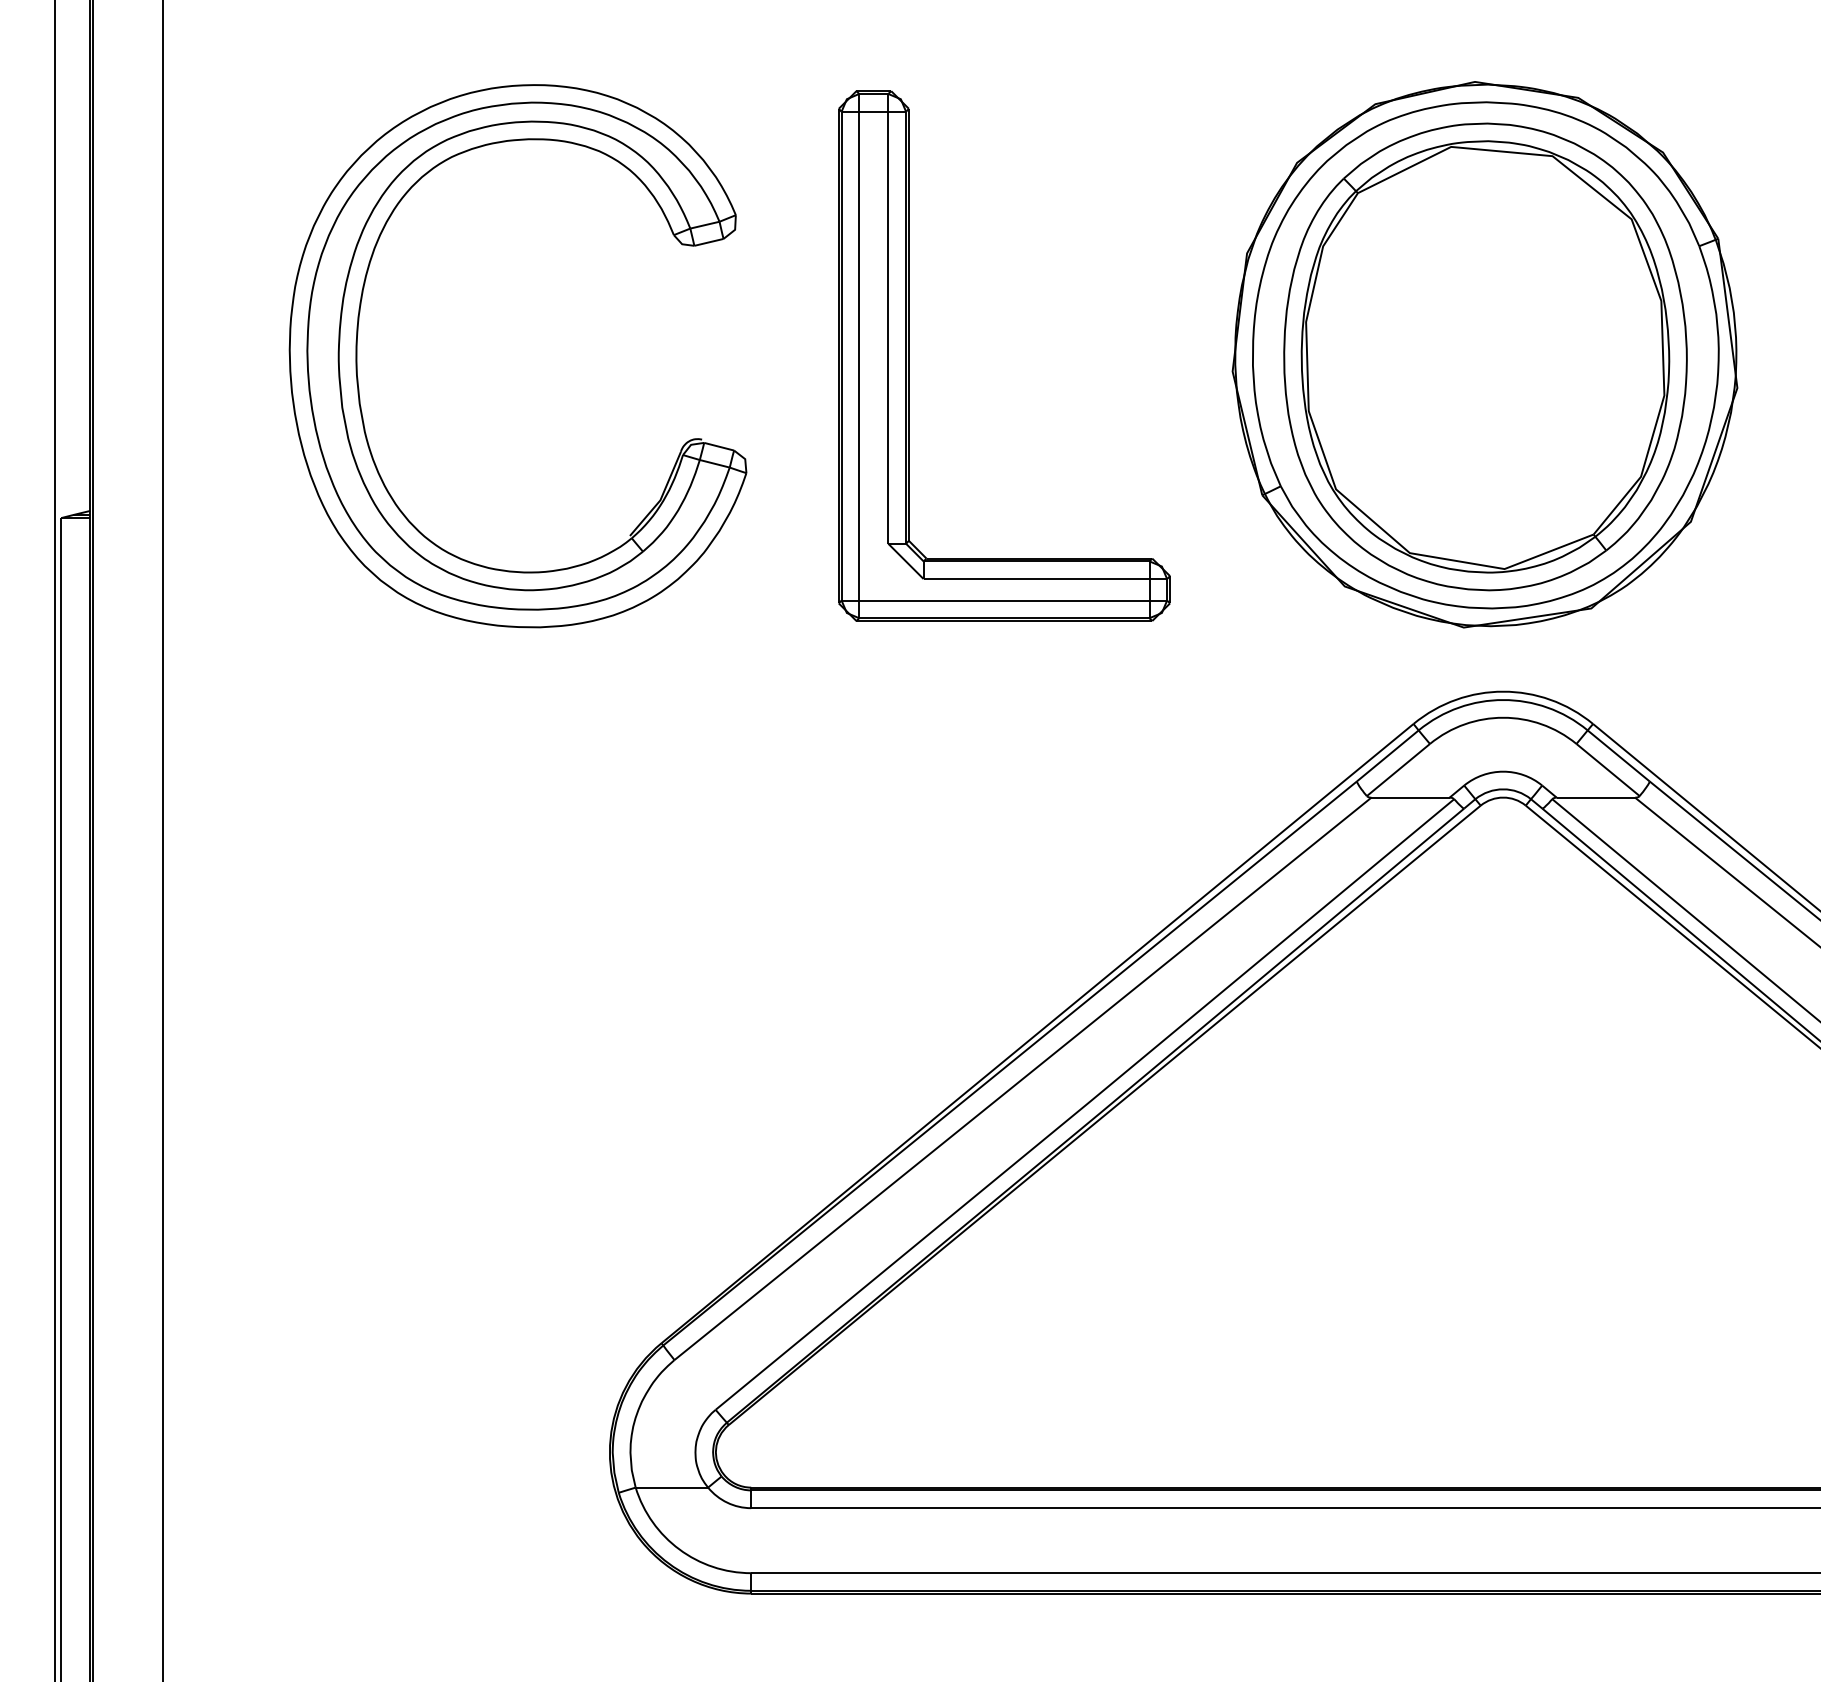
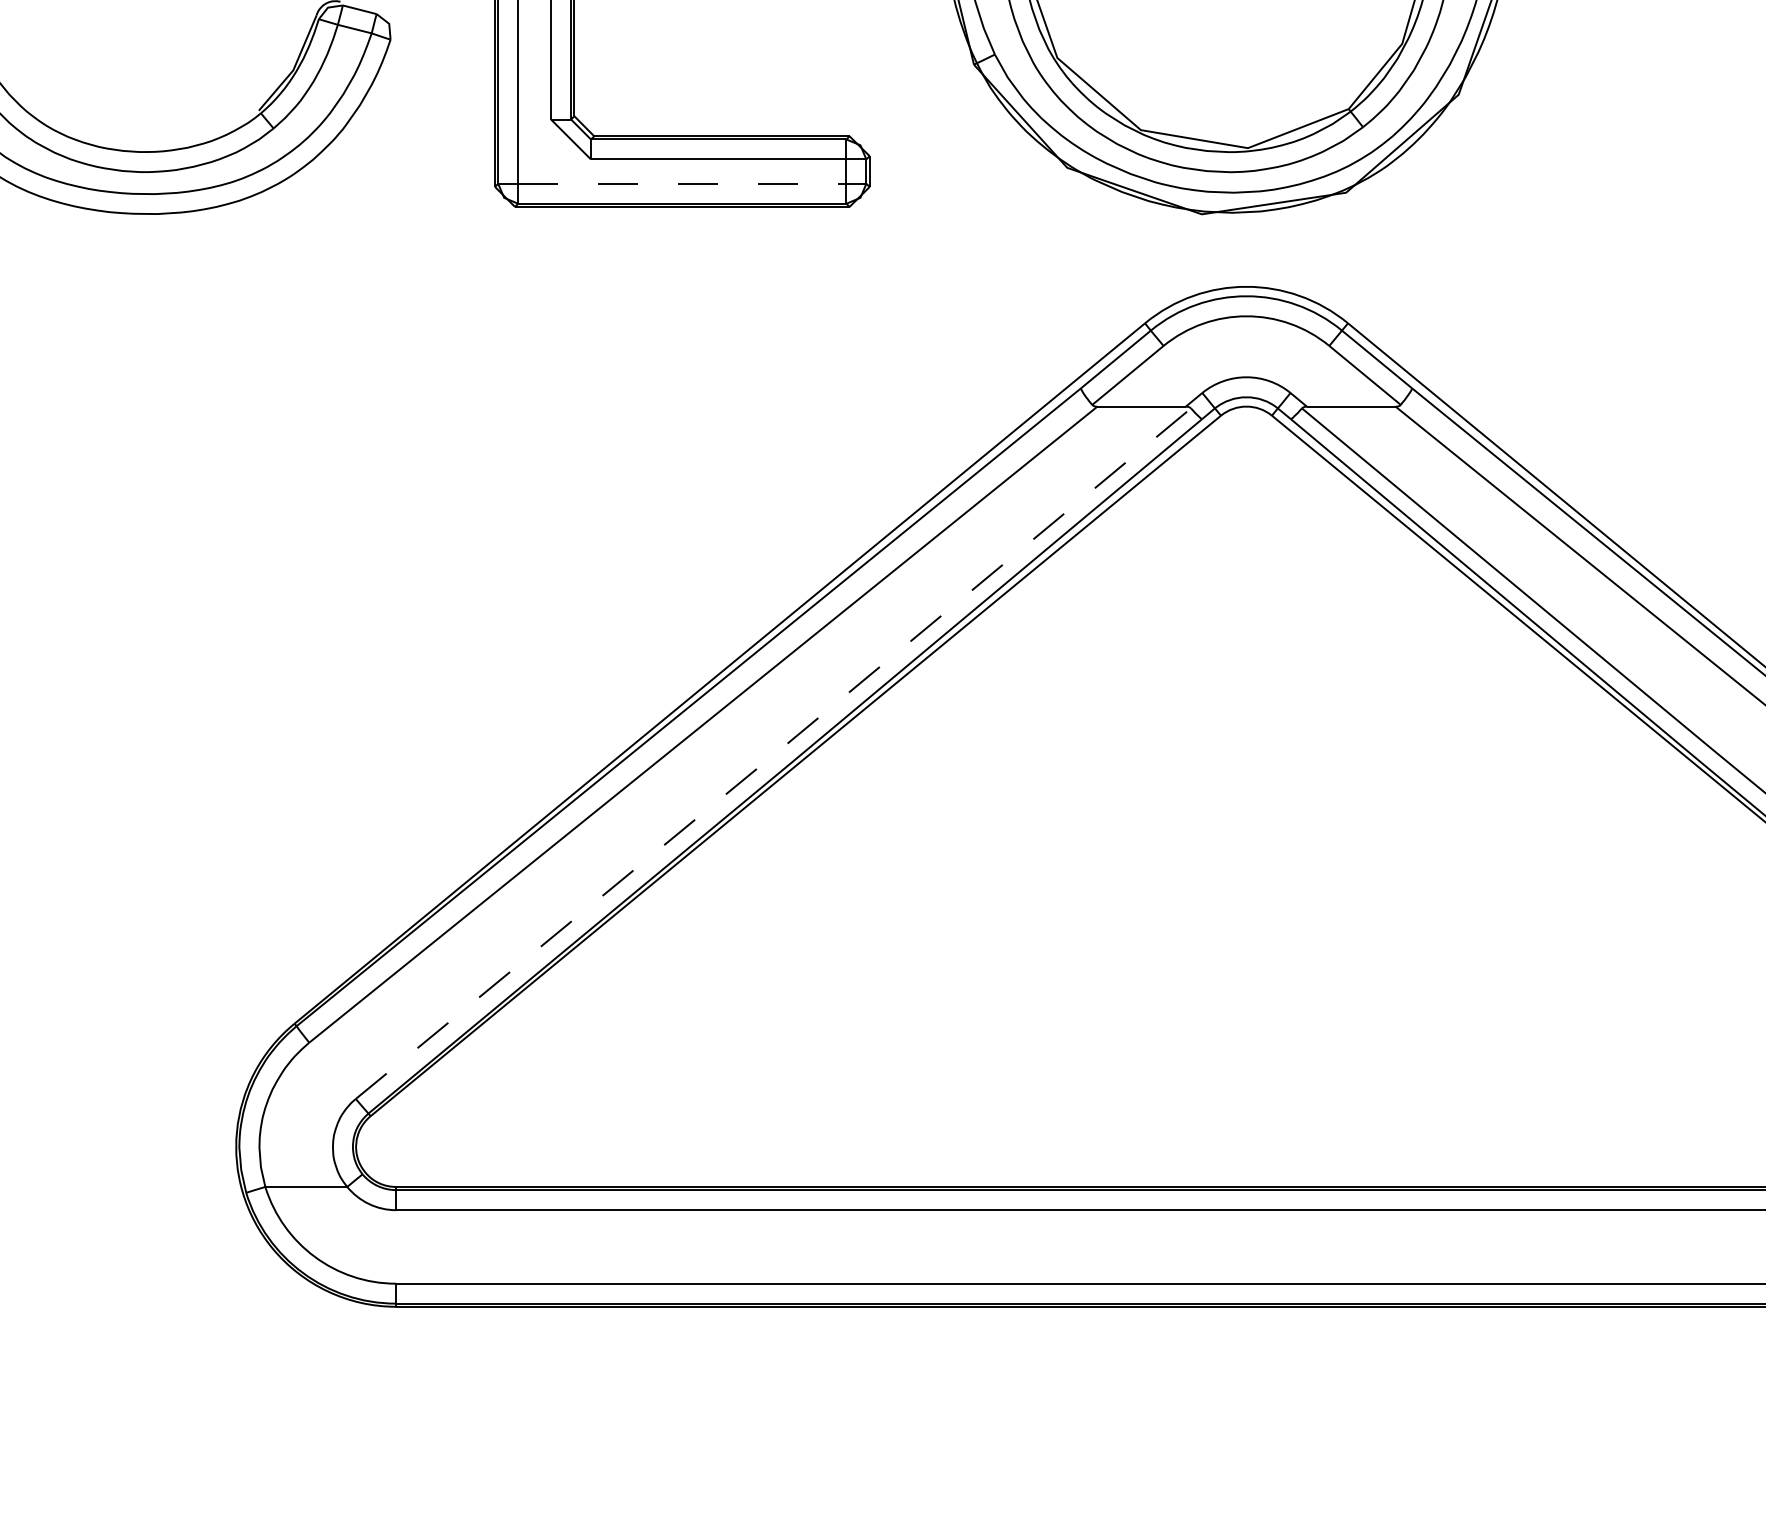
line: (1004, 600) -> (682, 183), solid -> dashed
line: (1086, 1104) -> (775, 753), solid -> dashed

